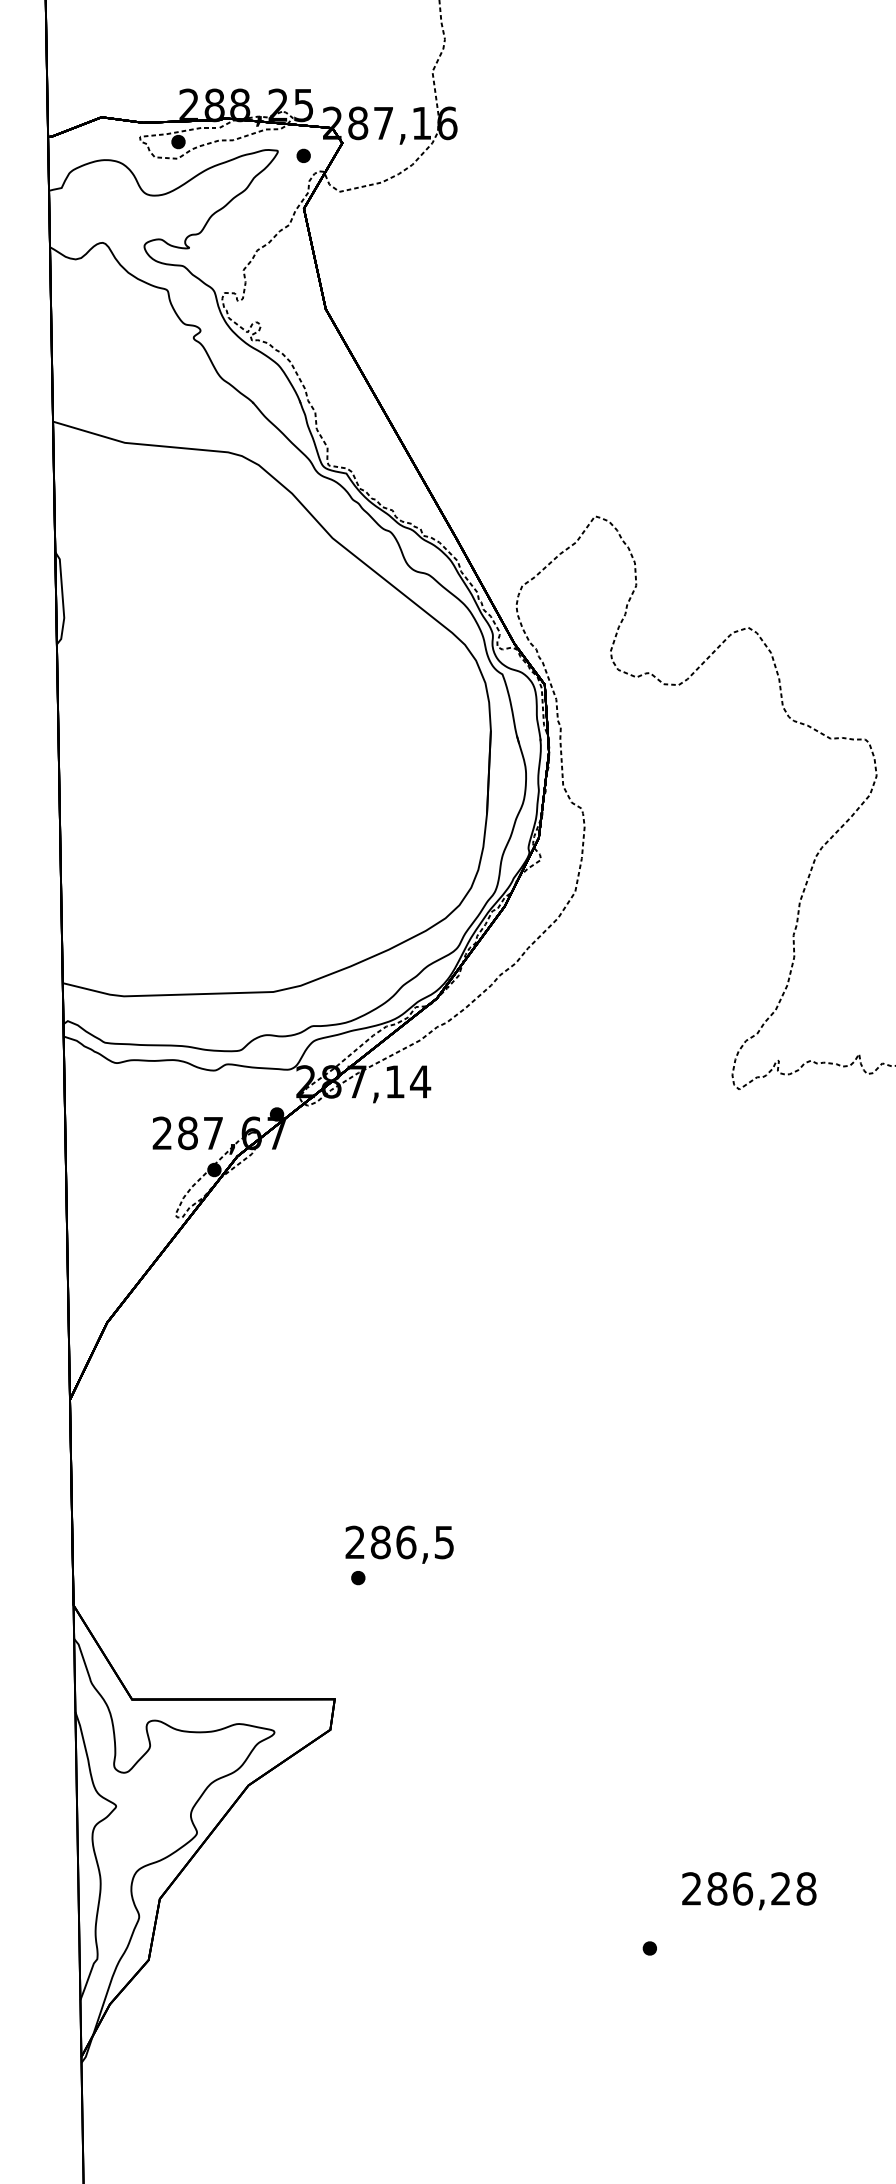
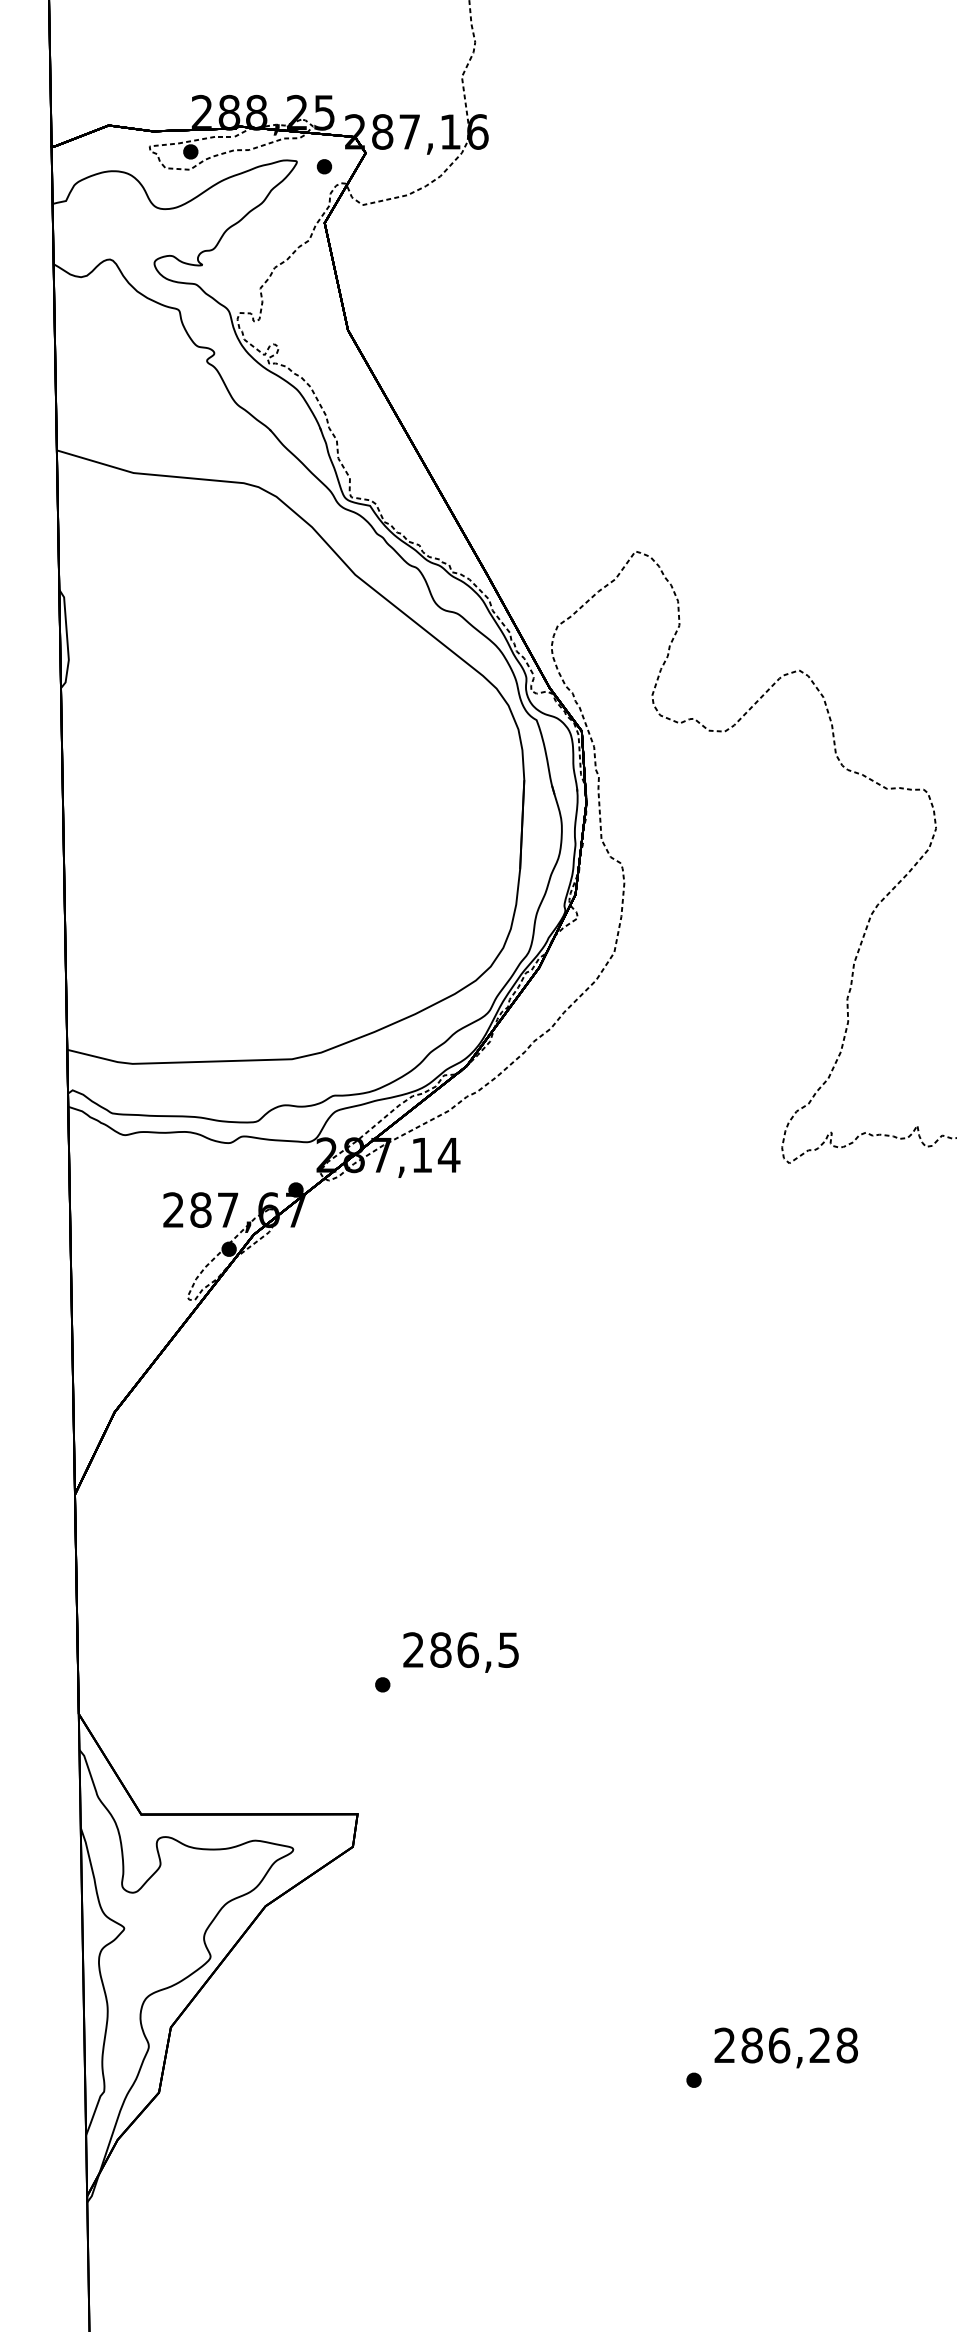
text: (399, 1544) -> (460, 1652), moved
text: (749, 1891) -> (786, 2048), moved

